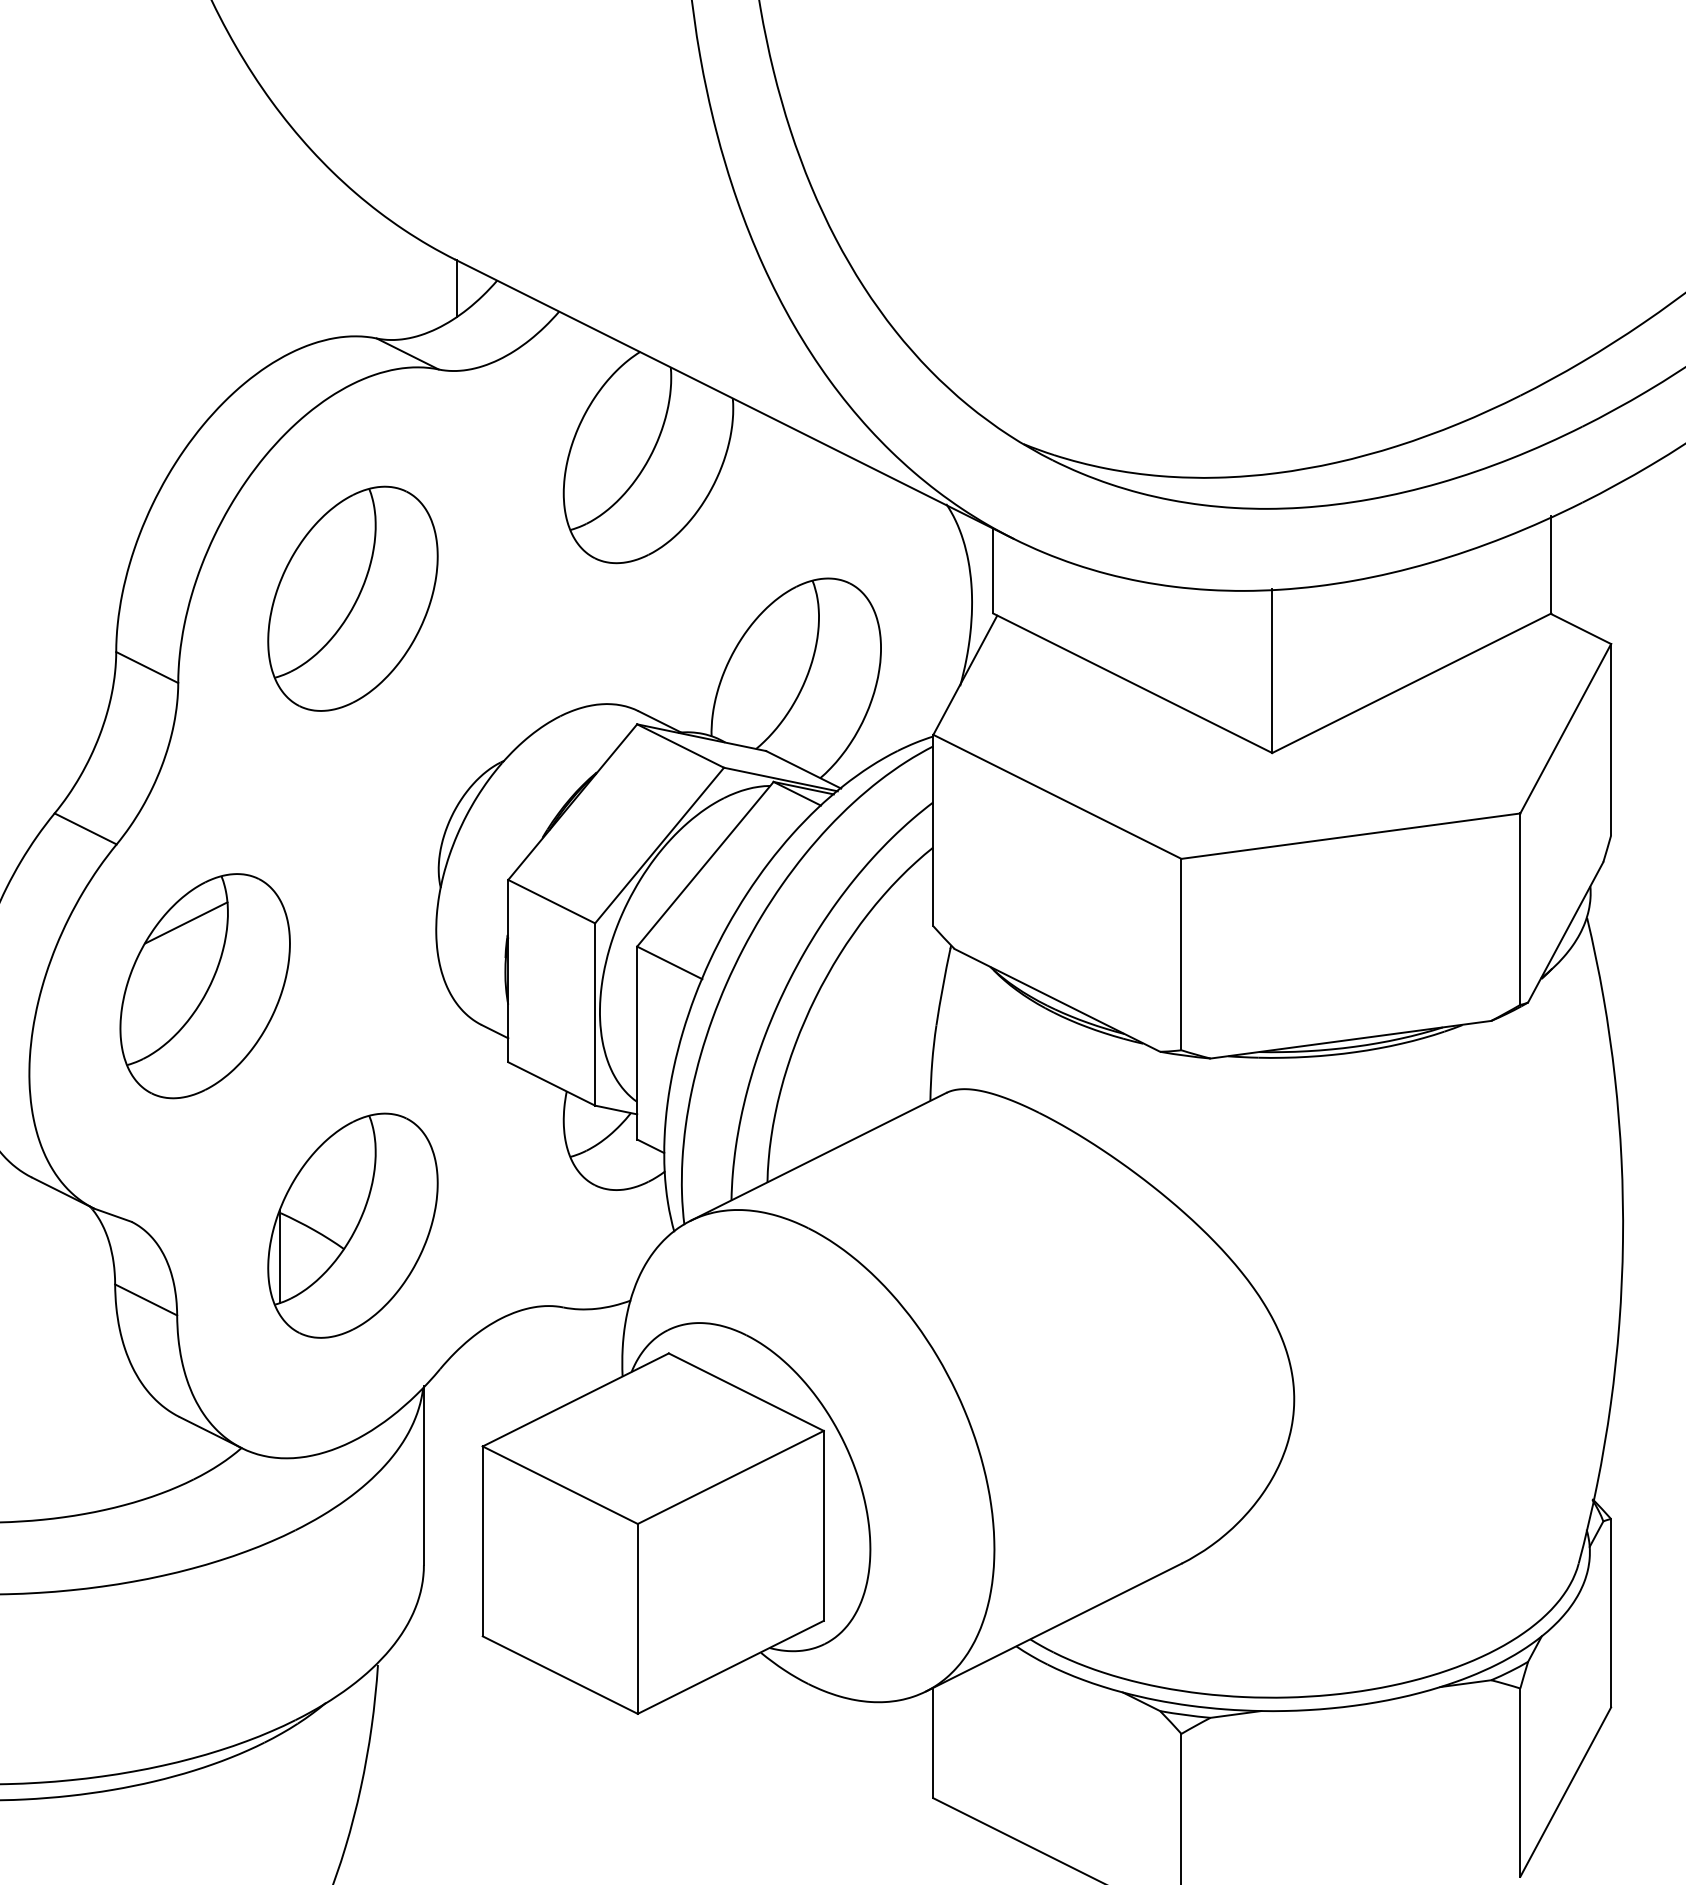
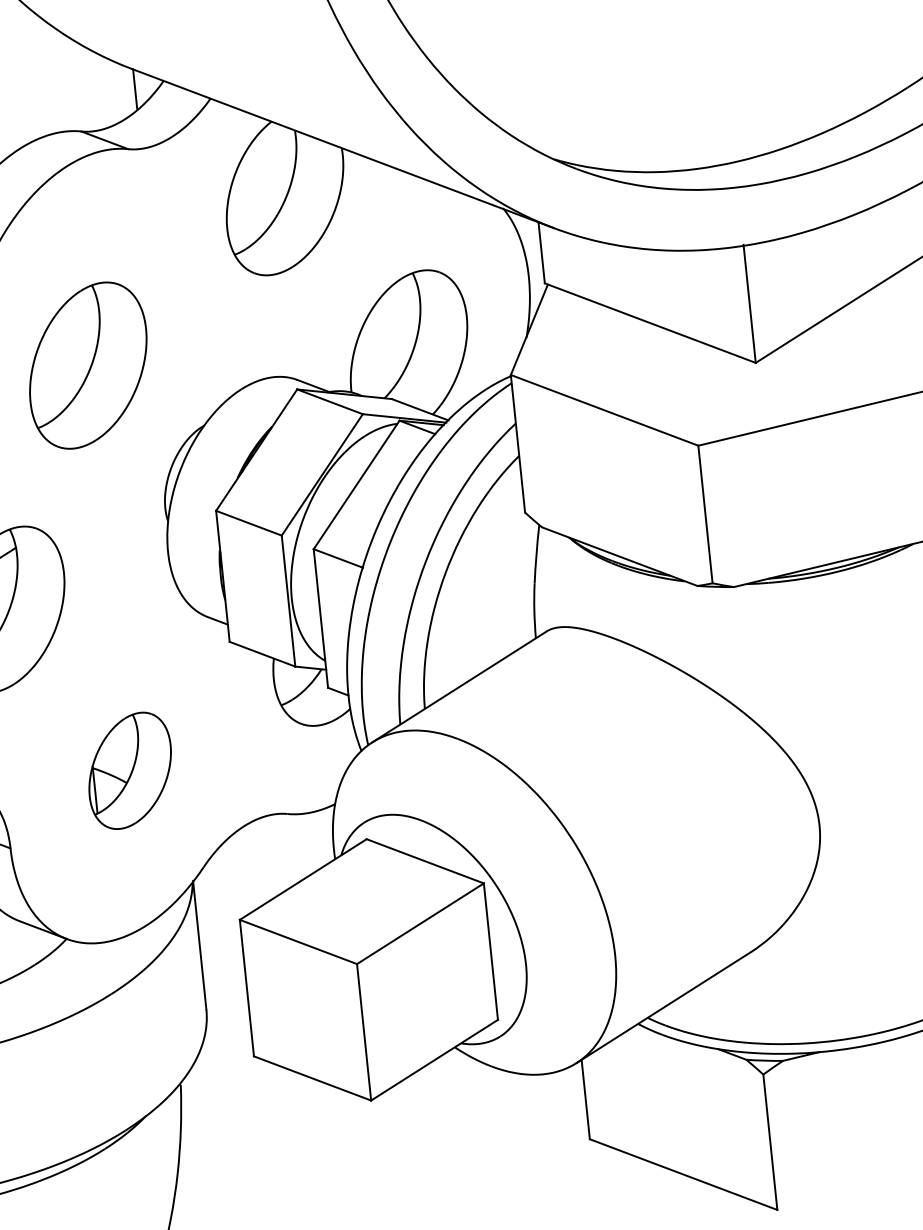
part: (352, 598) -> (87, 365), moved
part: (352, 1225) -> (129, 770), size x0.7

